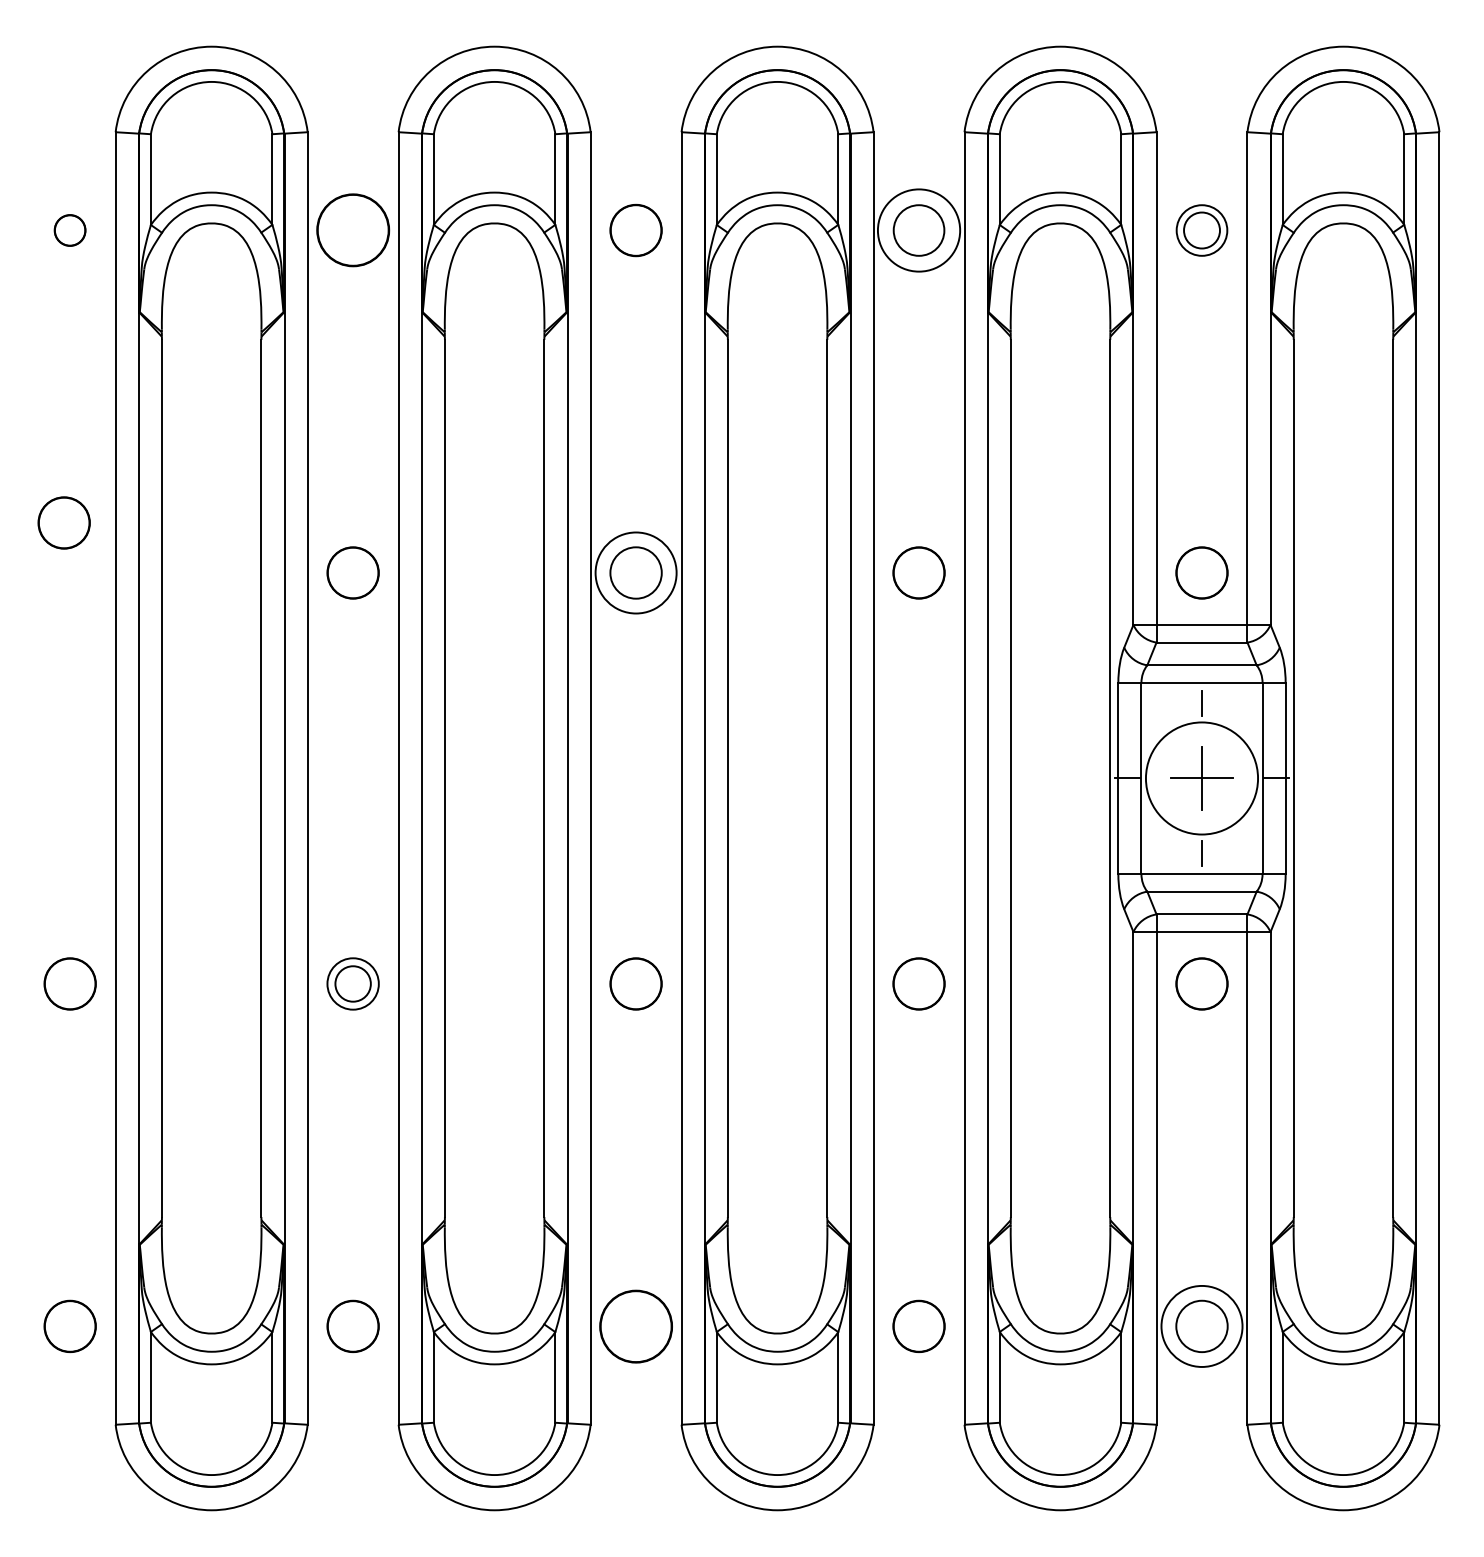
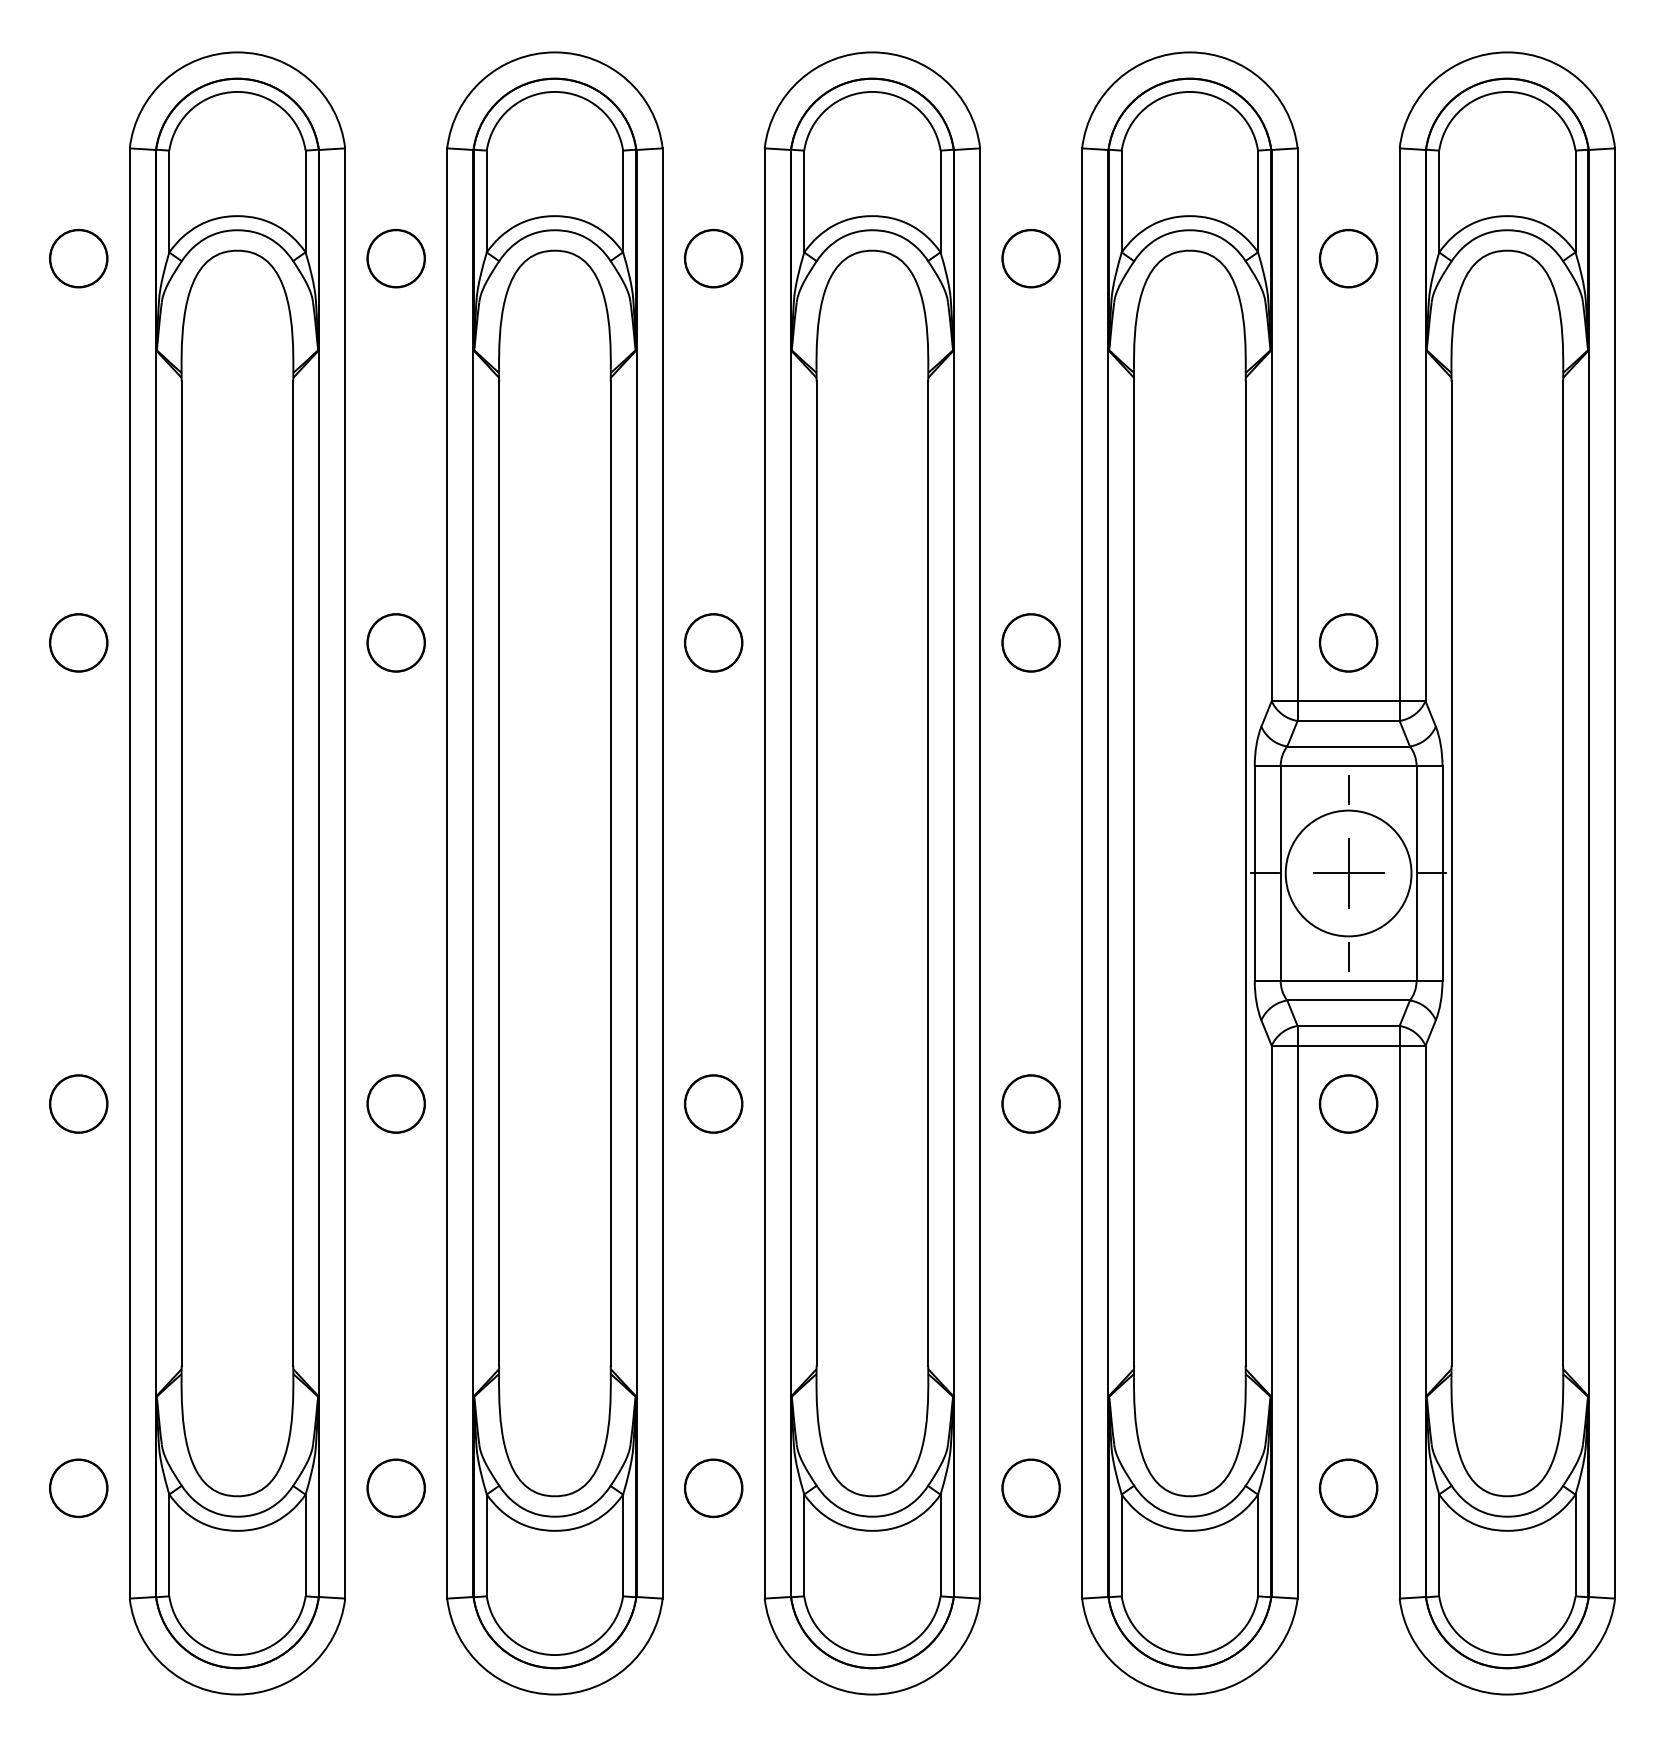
part: (69, 230) -> (77, 258), size x1.67
circle: (352, 230) -> (395, 258), size x0.71
circle: (918, 230) -> (1030, 258), size x0.62
circle: (1201, 230) -> (1348, 258), size x1.43
circle: (63, 522) -> (77, 642), moved
circle: (635, 572) -> (713, 642), size x0.62
circle: (352, 983) -> (395, 1103), size x1.43
circle: (635, 1325) -> (713, 1487), size x0.71
circle: (1201, 1326) -> (1348, 1488), size x0.62

